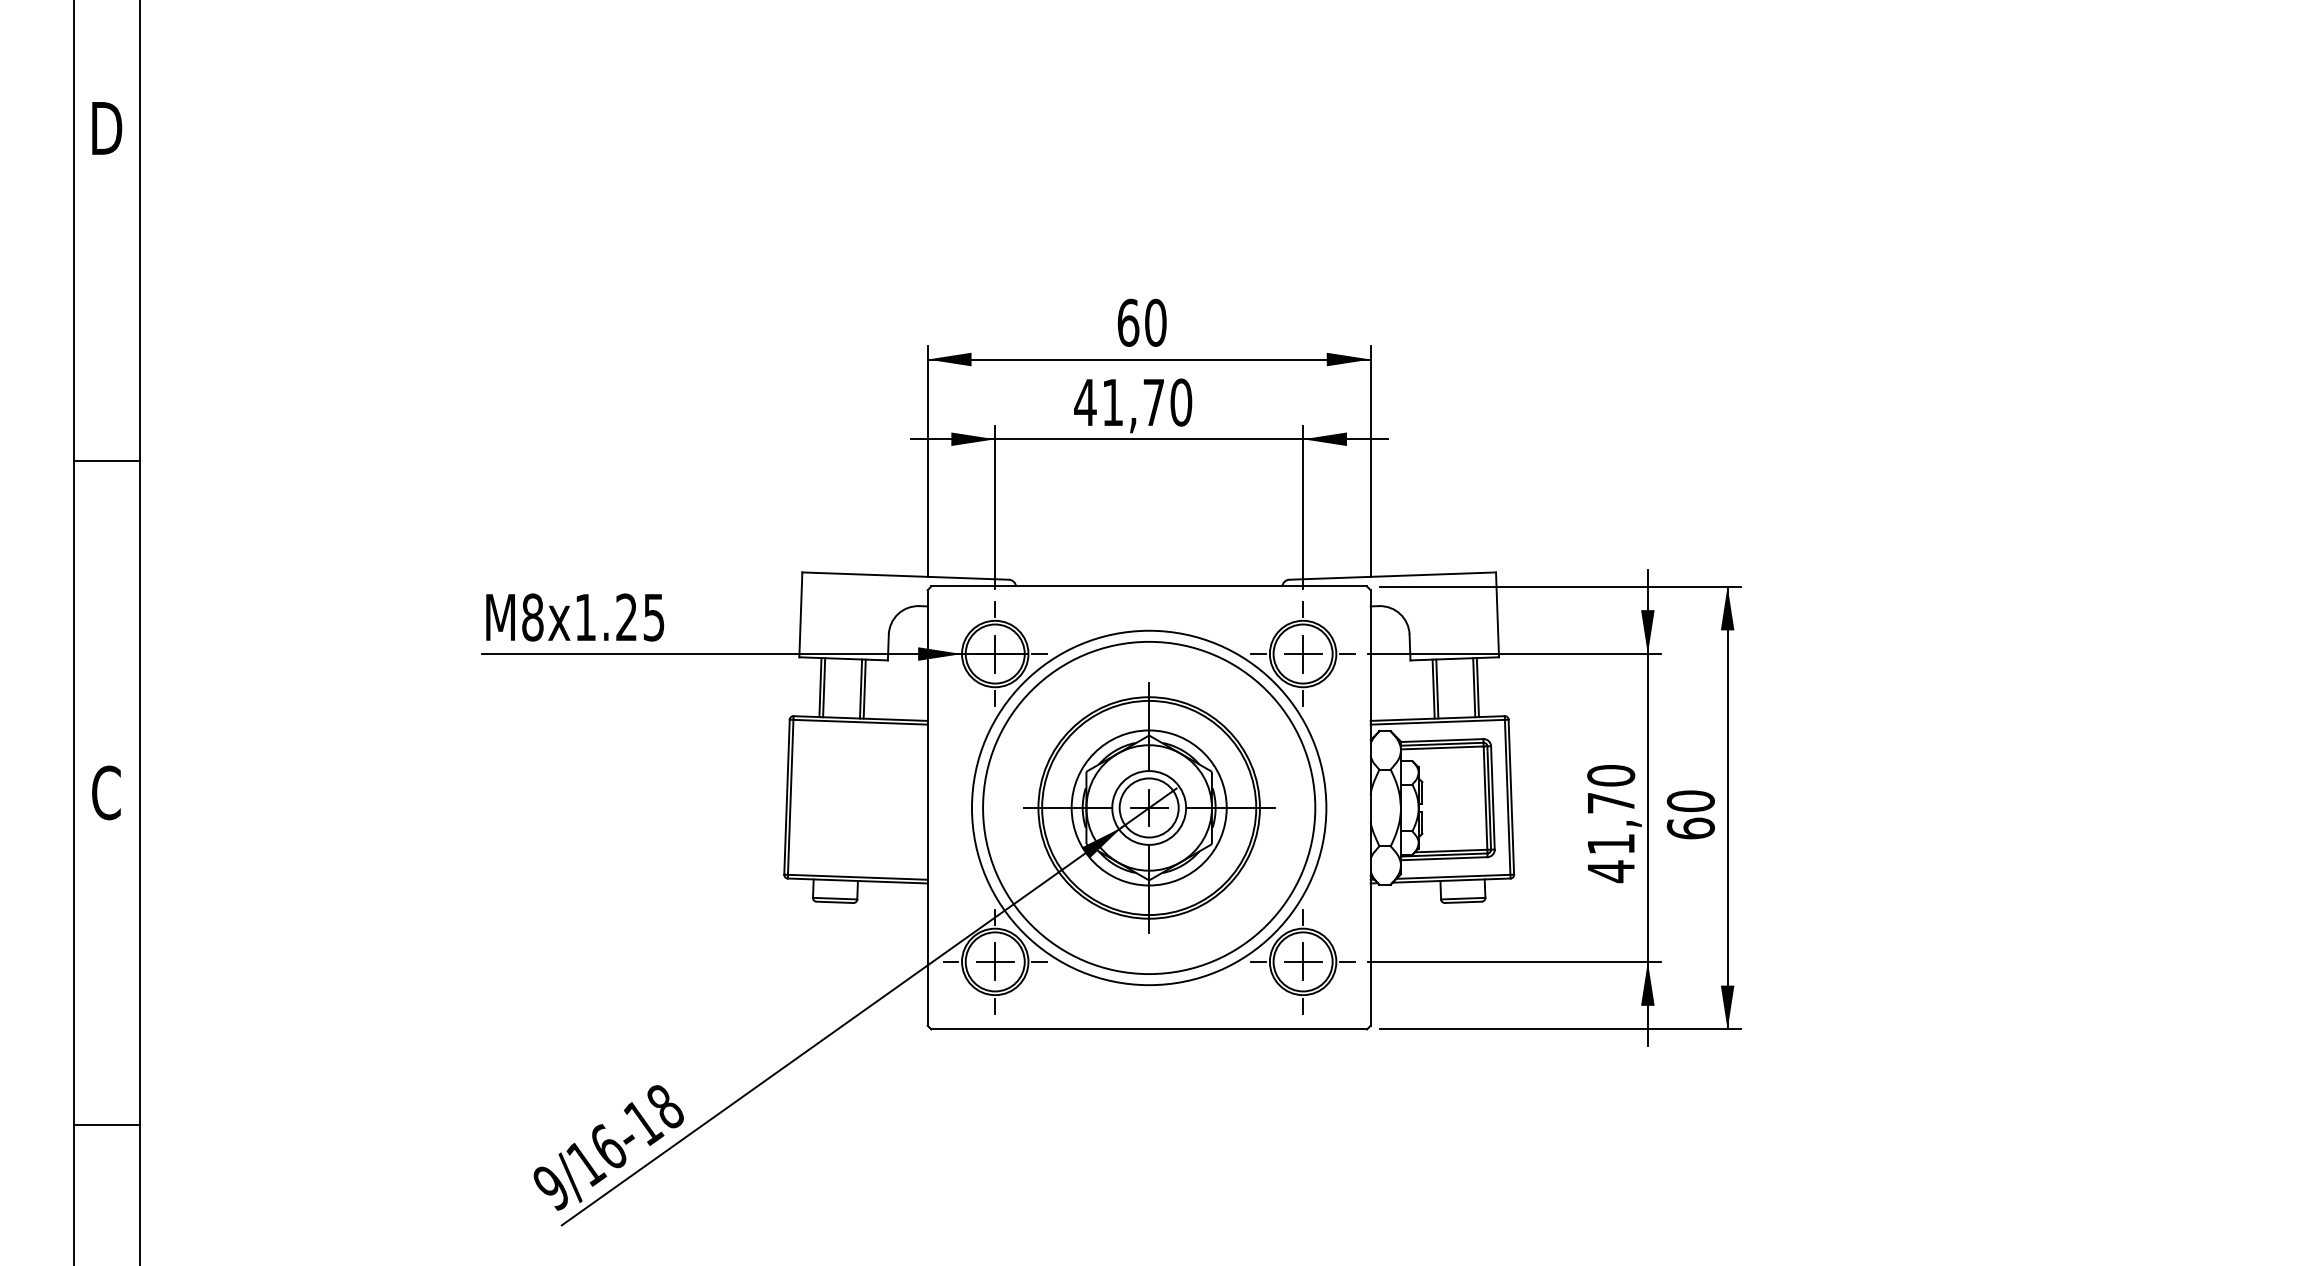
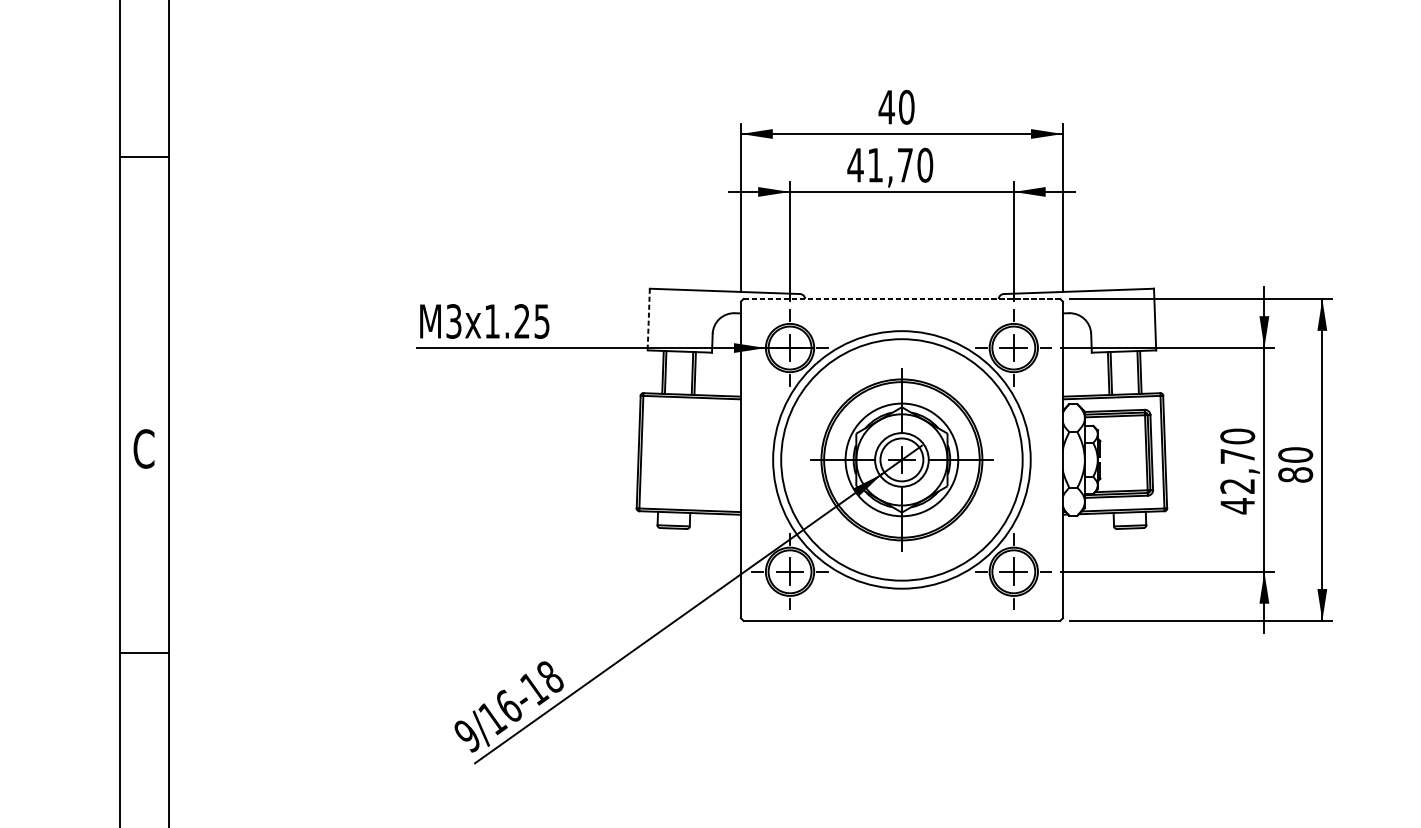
text: (1128, 322) -> (886, 107), 60 -> 40
line: (106, 460) -> (144, 156), moved
line: (1149, 586) -> (902, 298), solid -> dashed
line: (800, 615) -> (648, 320), solid -> dashed
text: (532, 617) -> (453, 321), M8x1.25 -> M3x1.25
text: (1690, 828) -> (1295, 474), 60 -> 80
text: (1610, 844) -> (1237, 486), 41,70 -> 42,70
line: (106, 1125) -> (144, 653), moved

